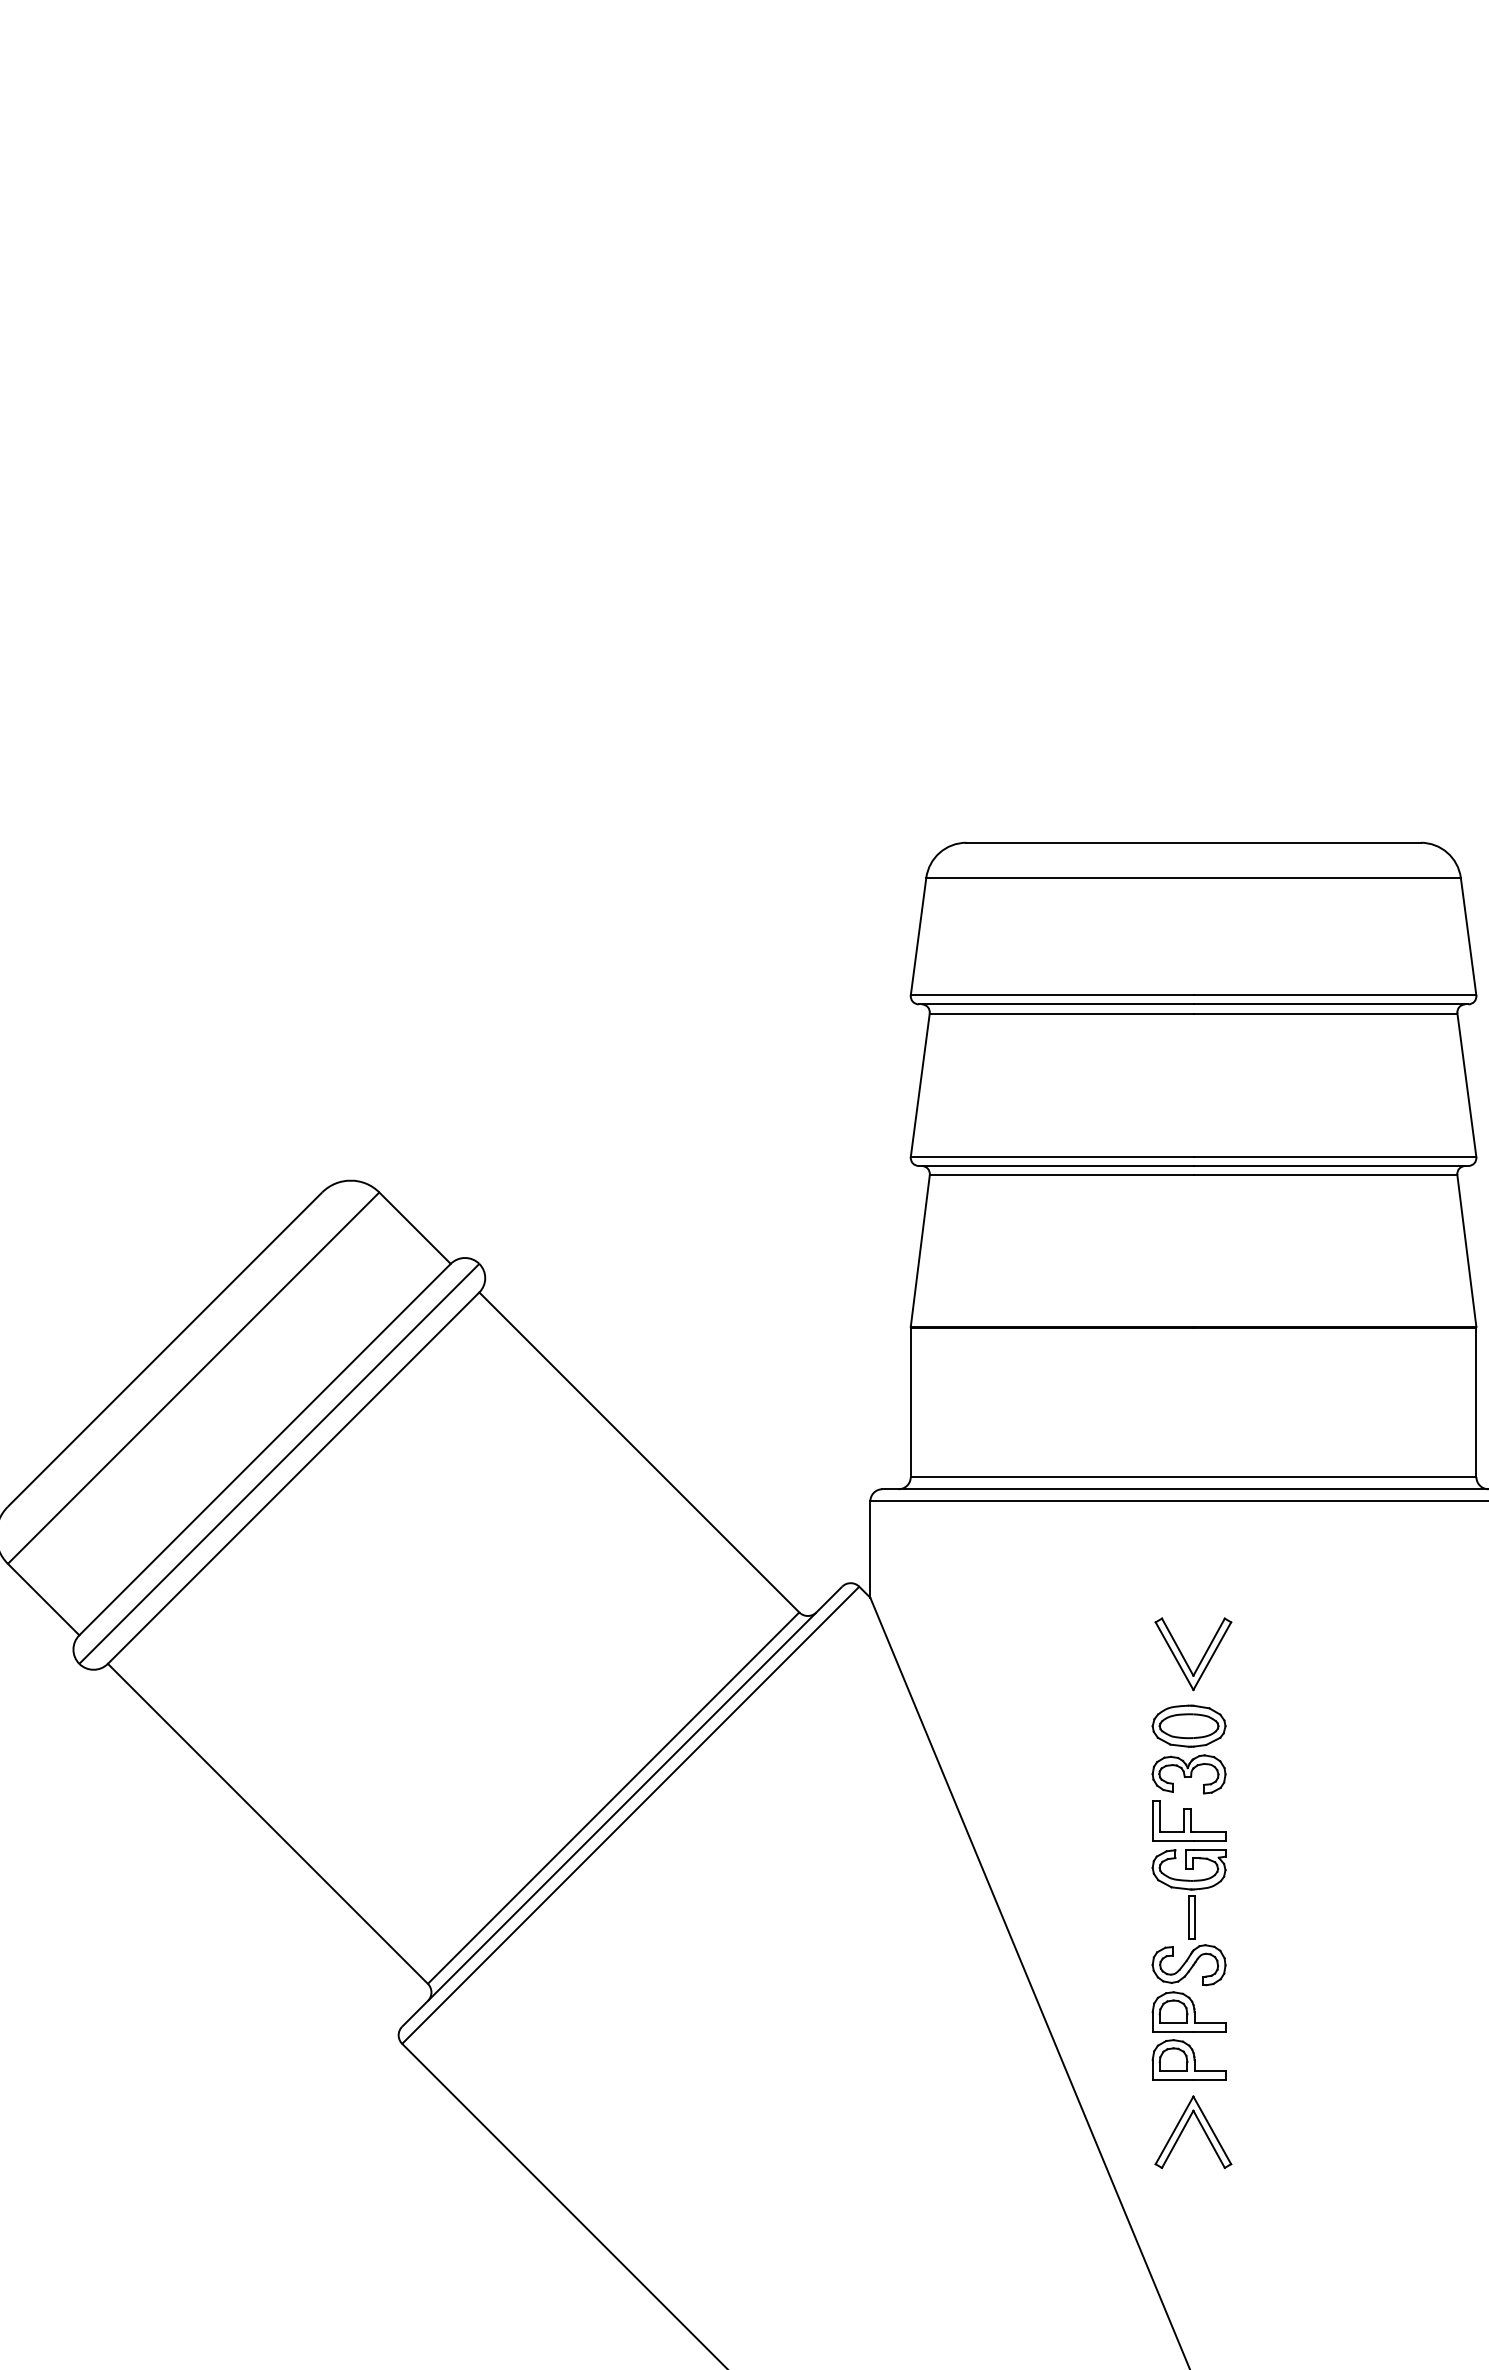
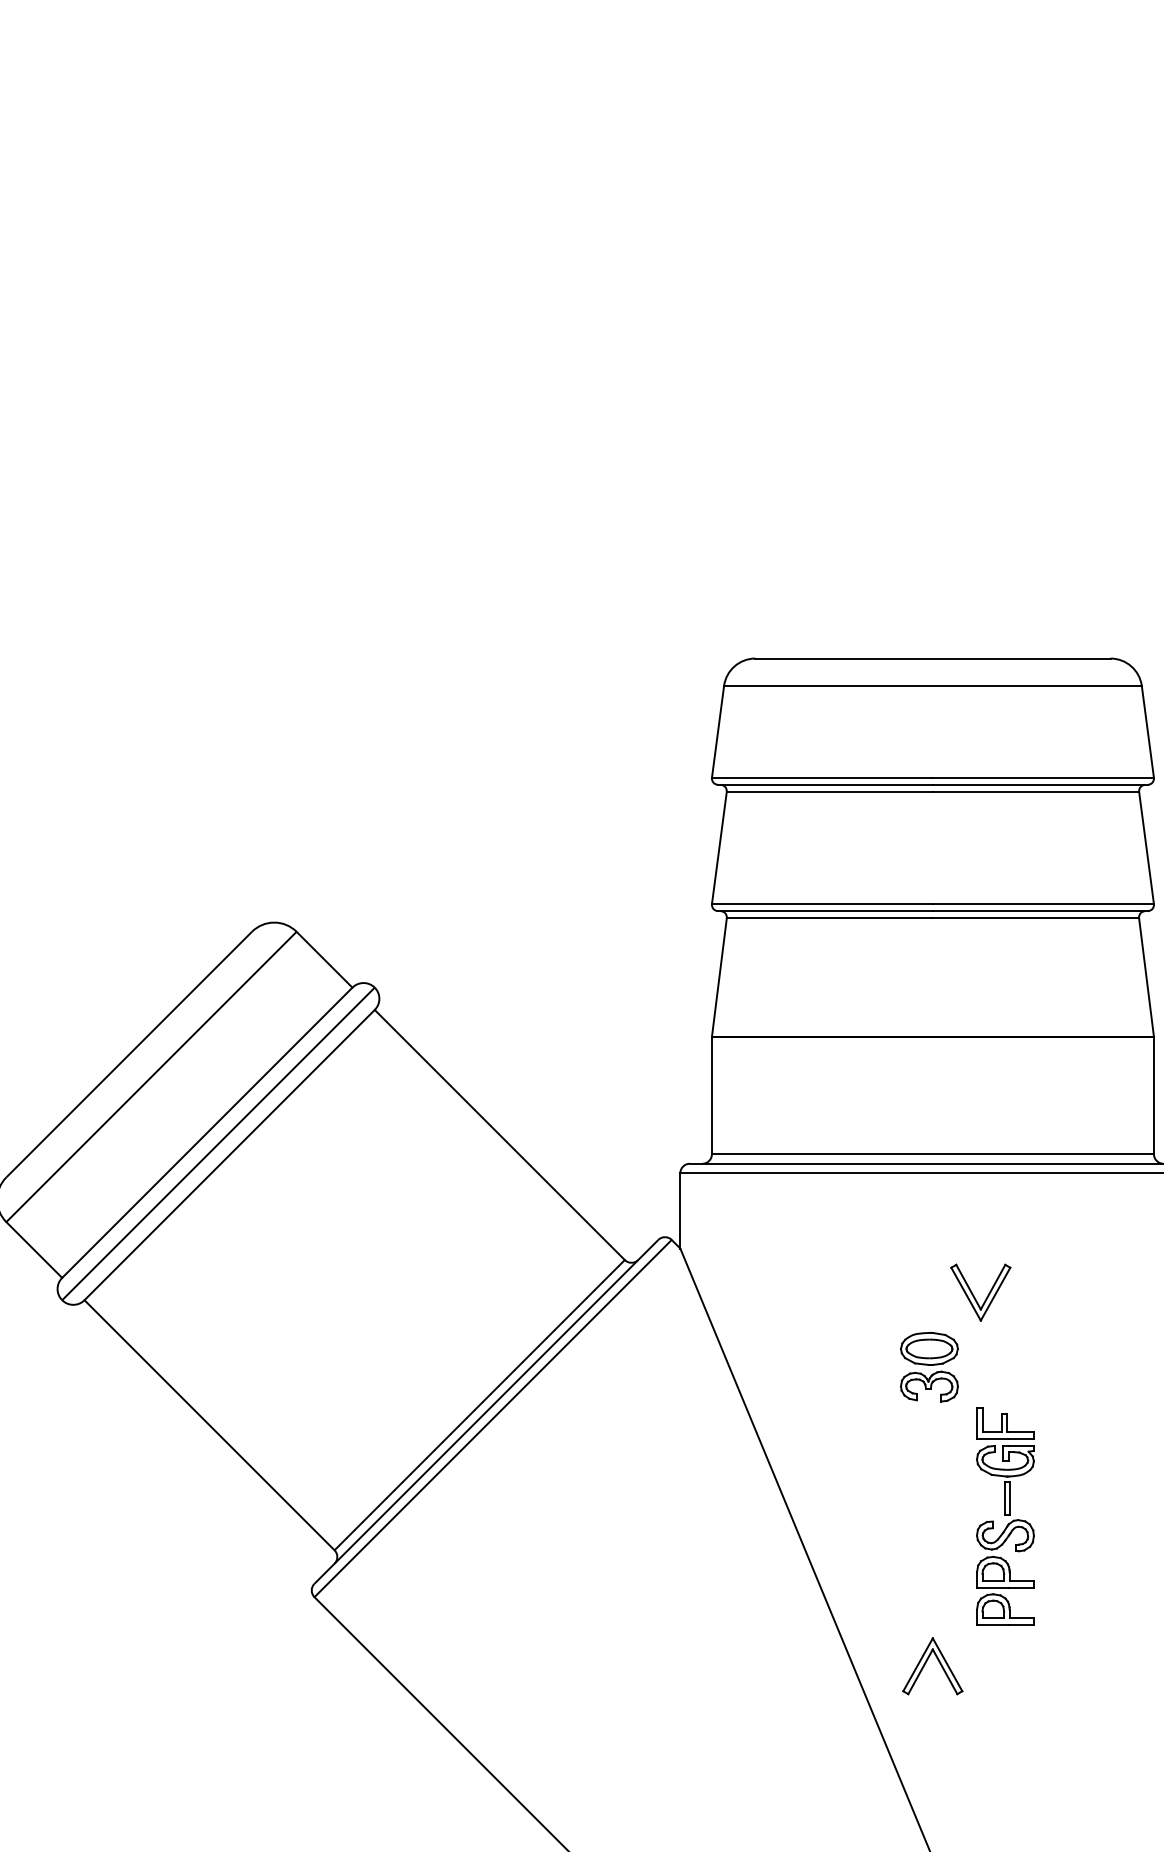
part: (1185, 1657) -> (974, 1295), moved
part: (1189, 1940) -> (1005, 1516), moved

